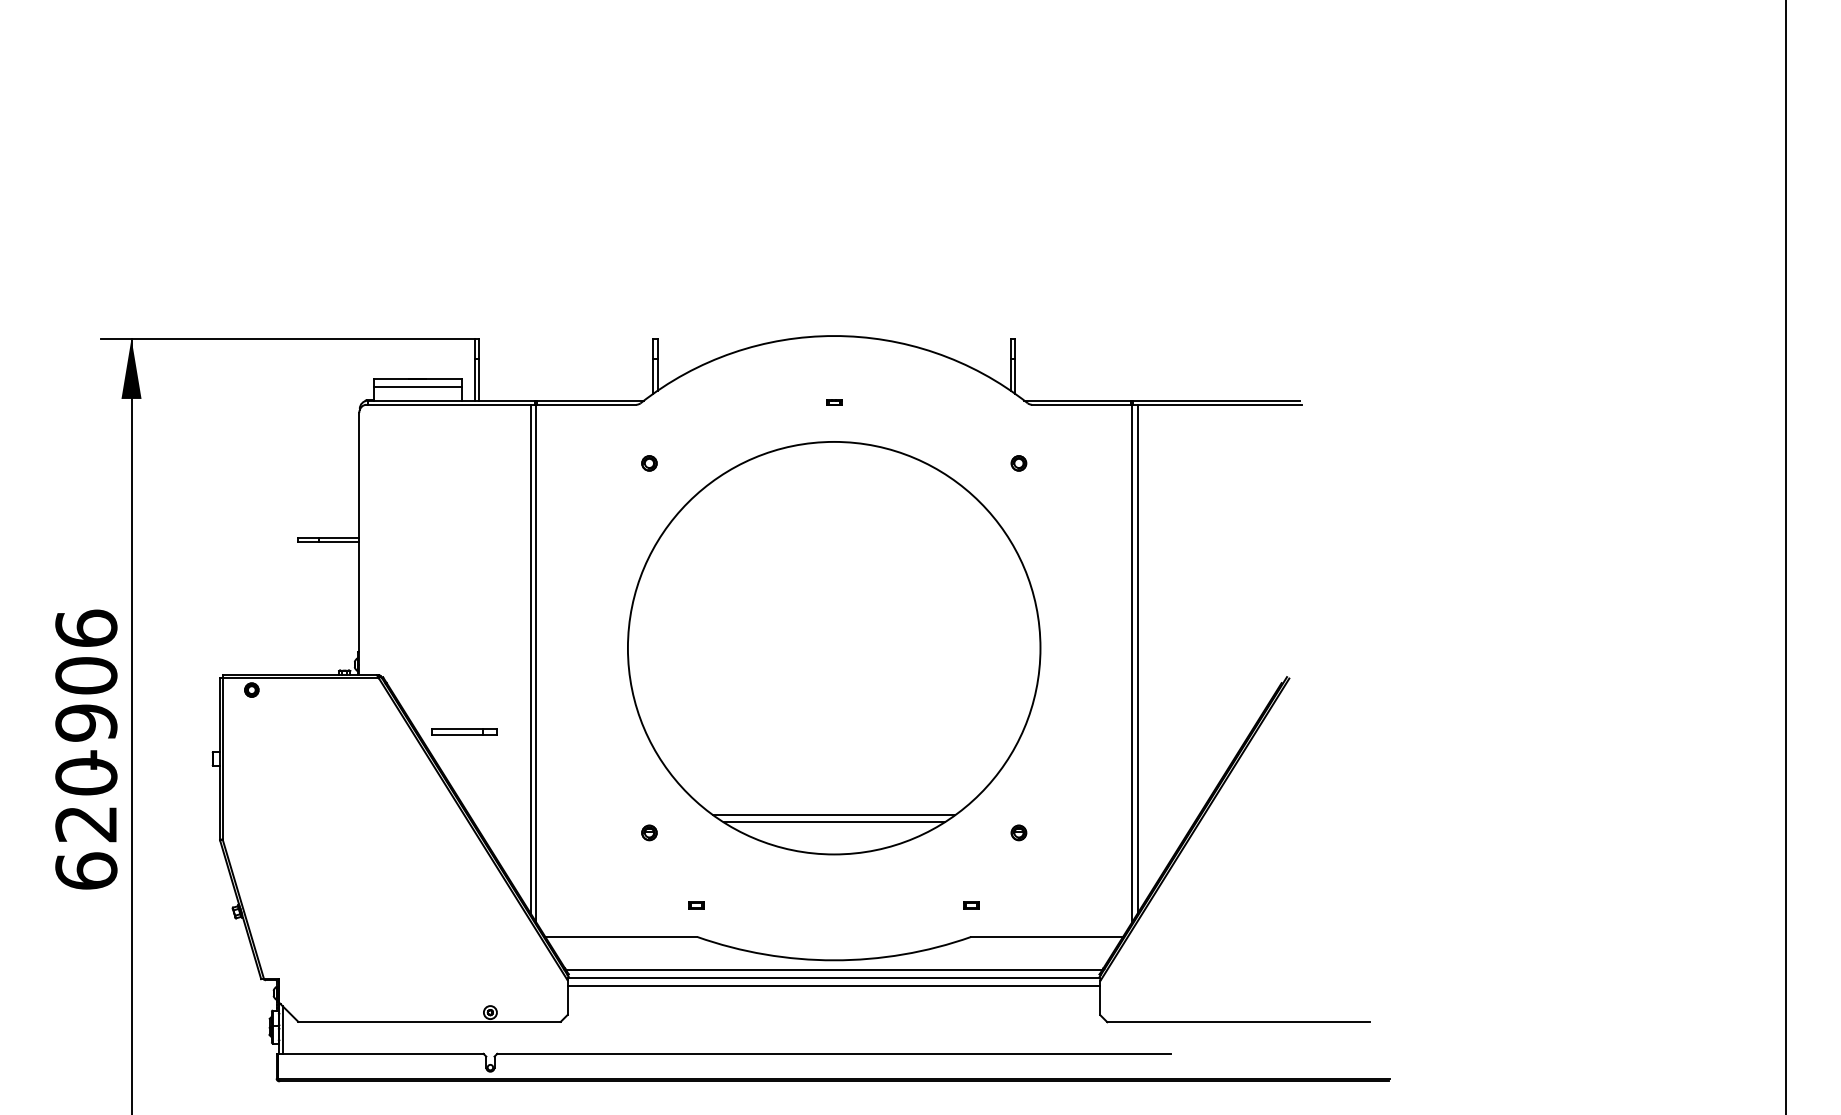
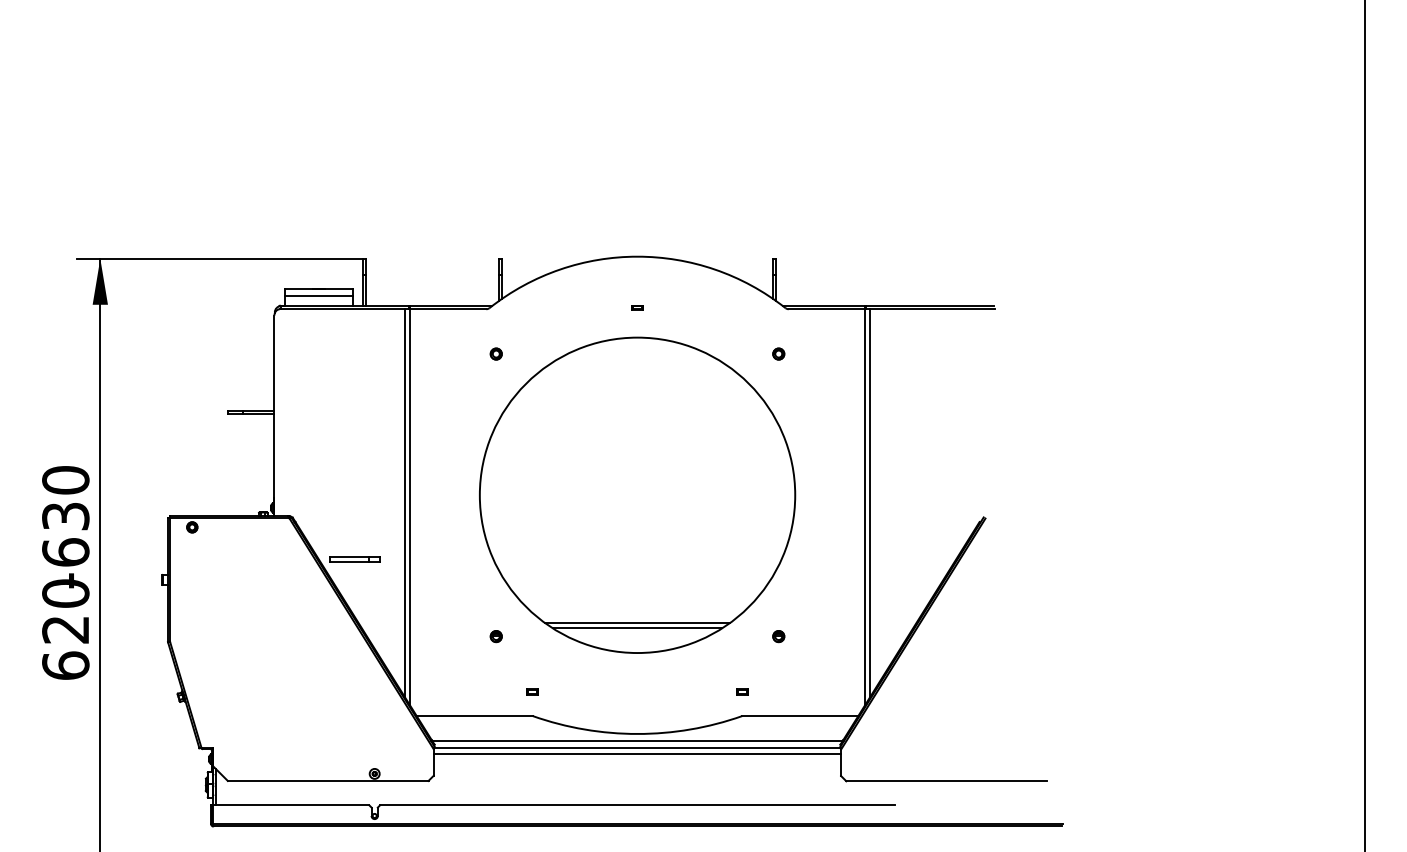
text: (86, 675) -> (65, 516), -906 -> -630

